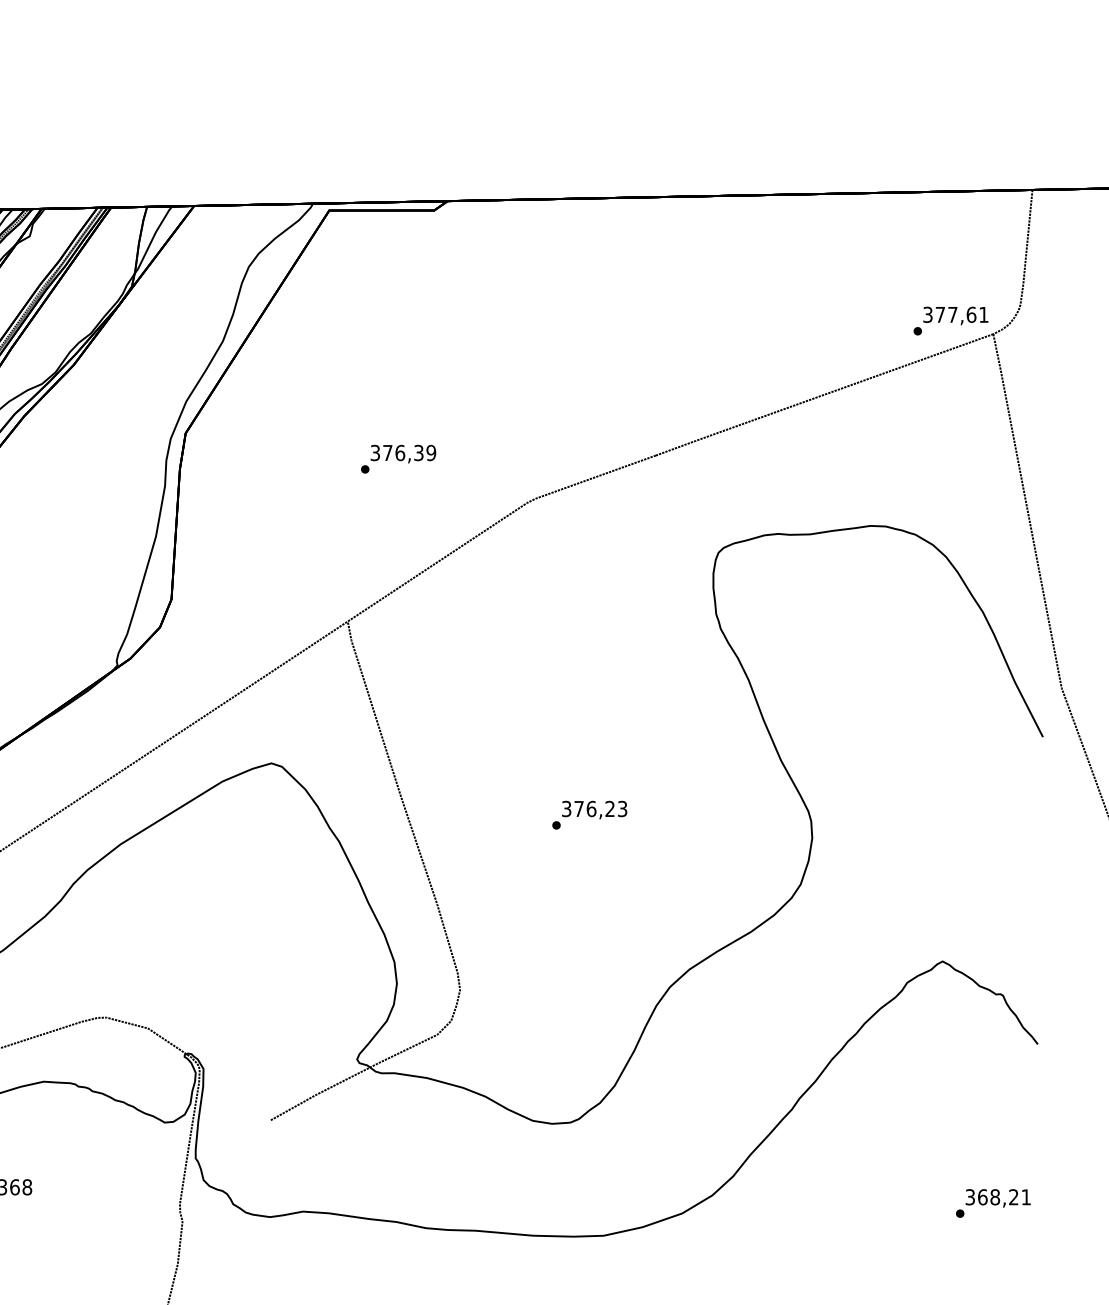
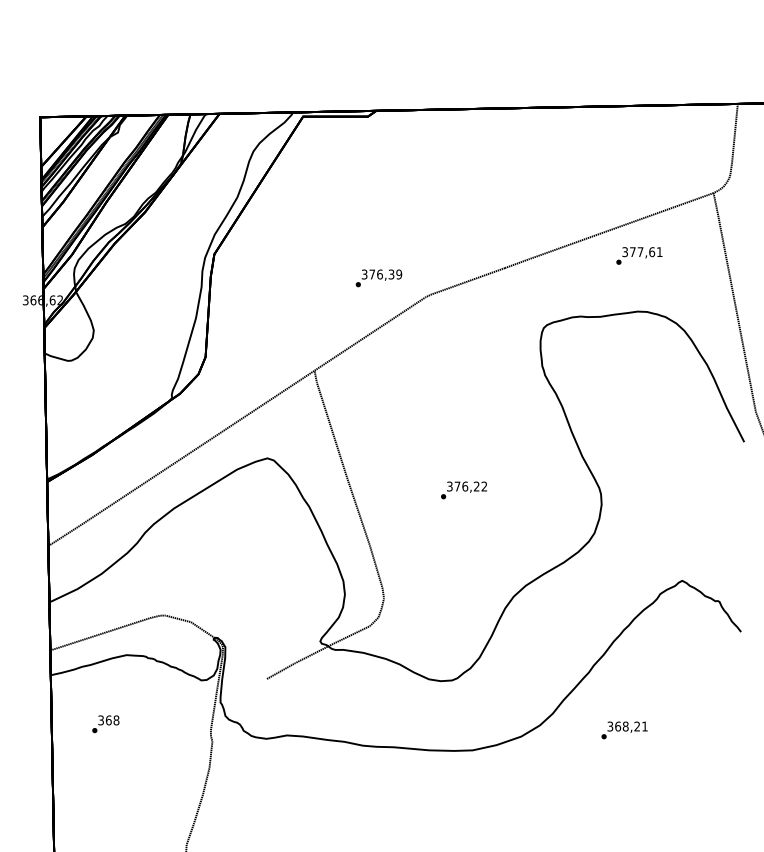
text: (951, 320) -> (639, 255), moved
text: (397, 459) -> (378, 278), moved
text: (622, 808) -> (484, 486), 376,23 -> 376,22
text: (993, 1203) -> (624, 730), moved

